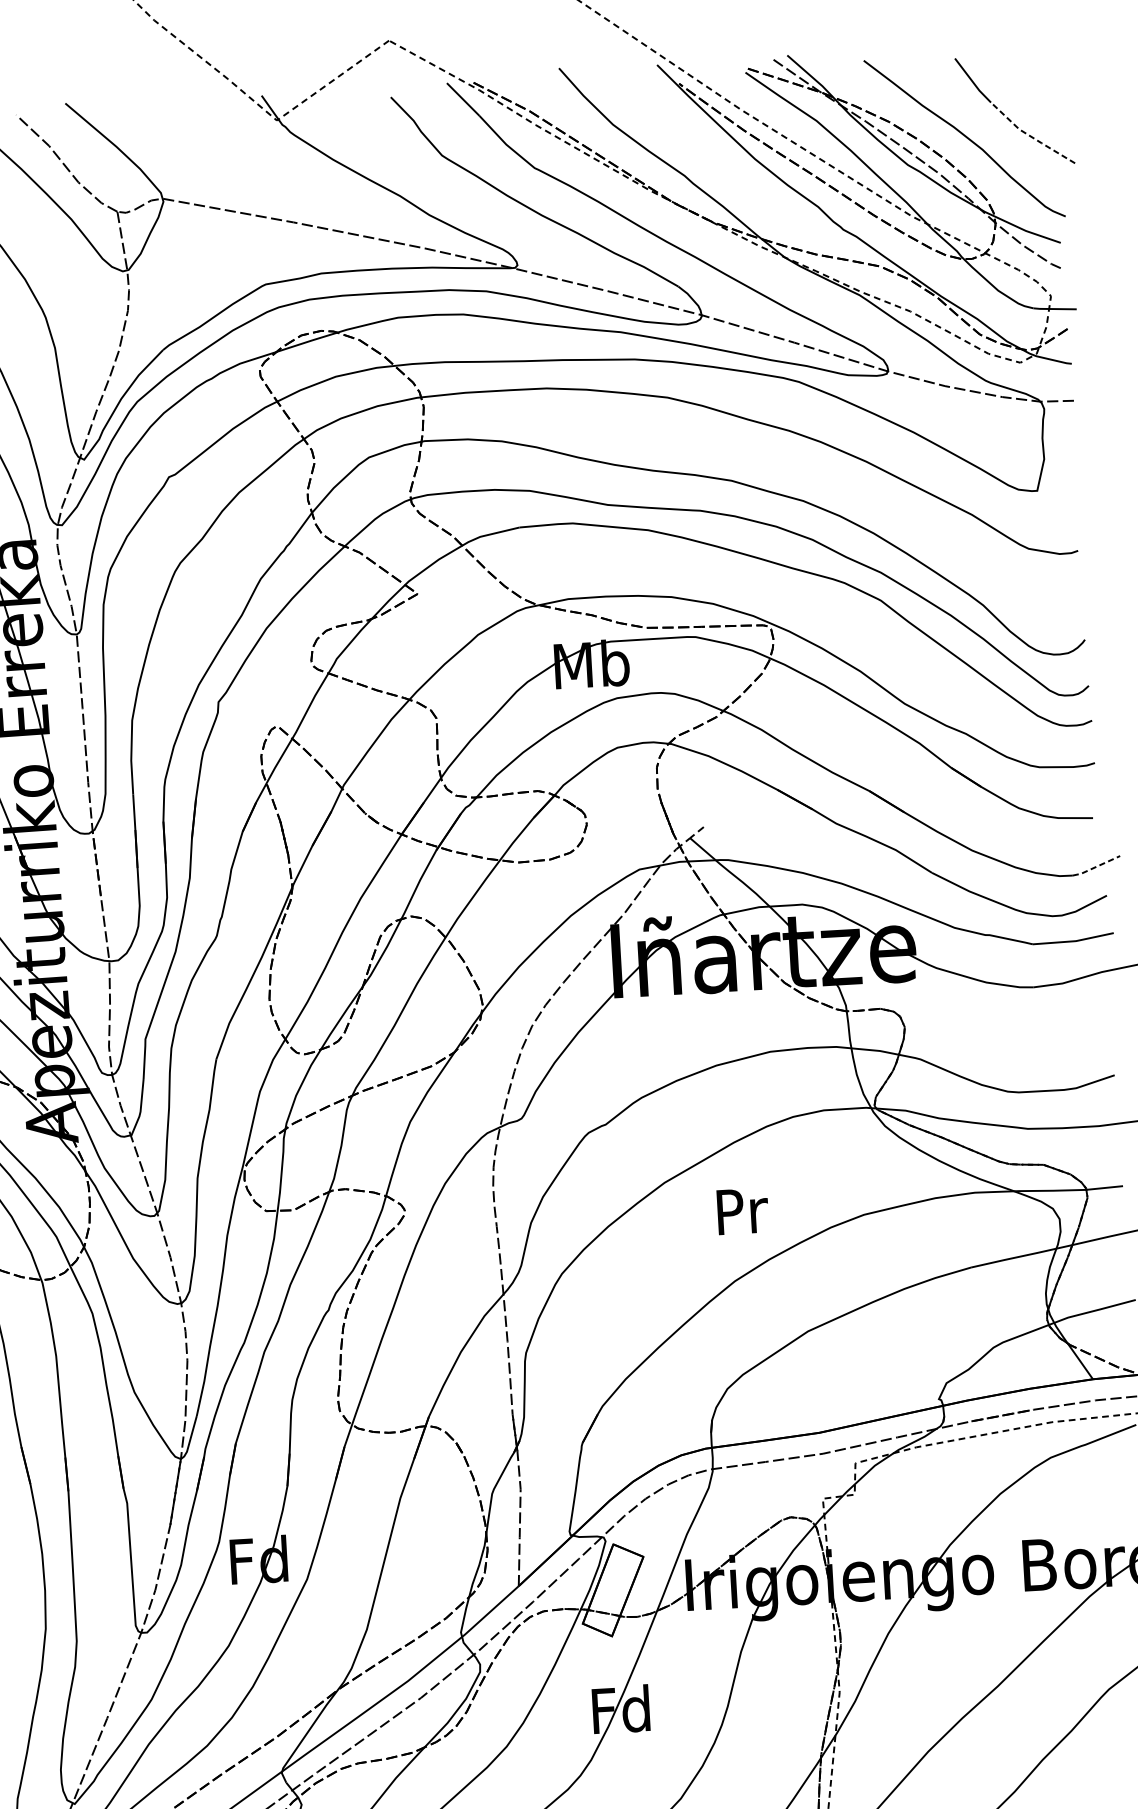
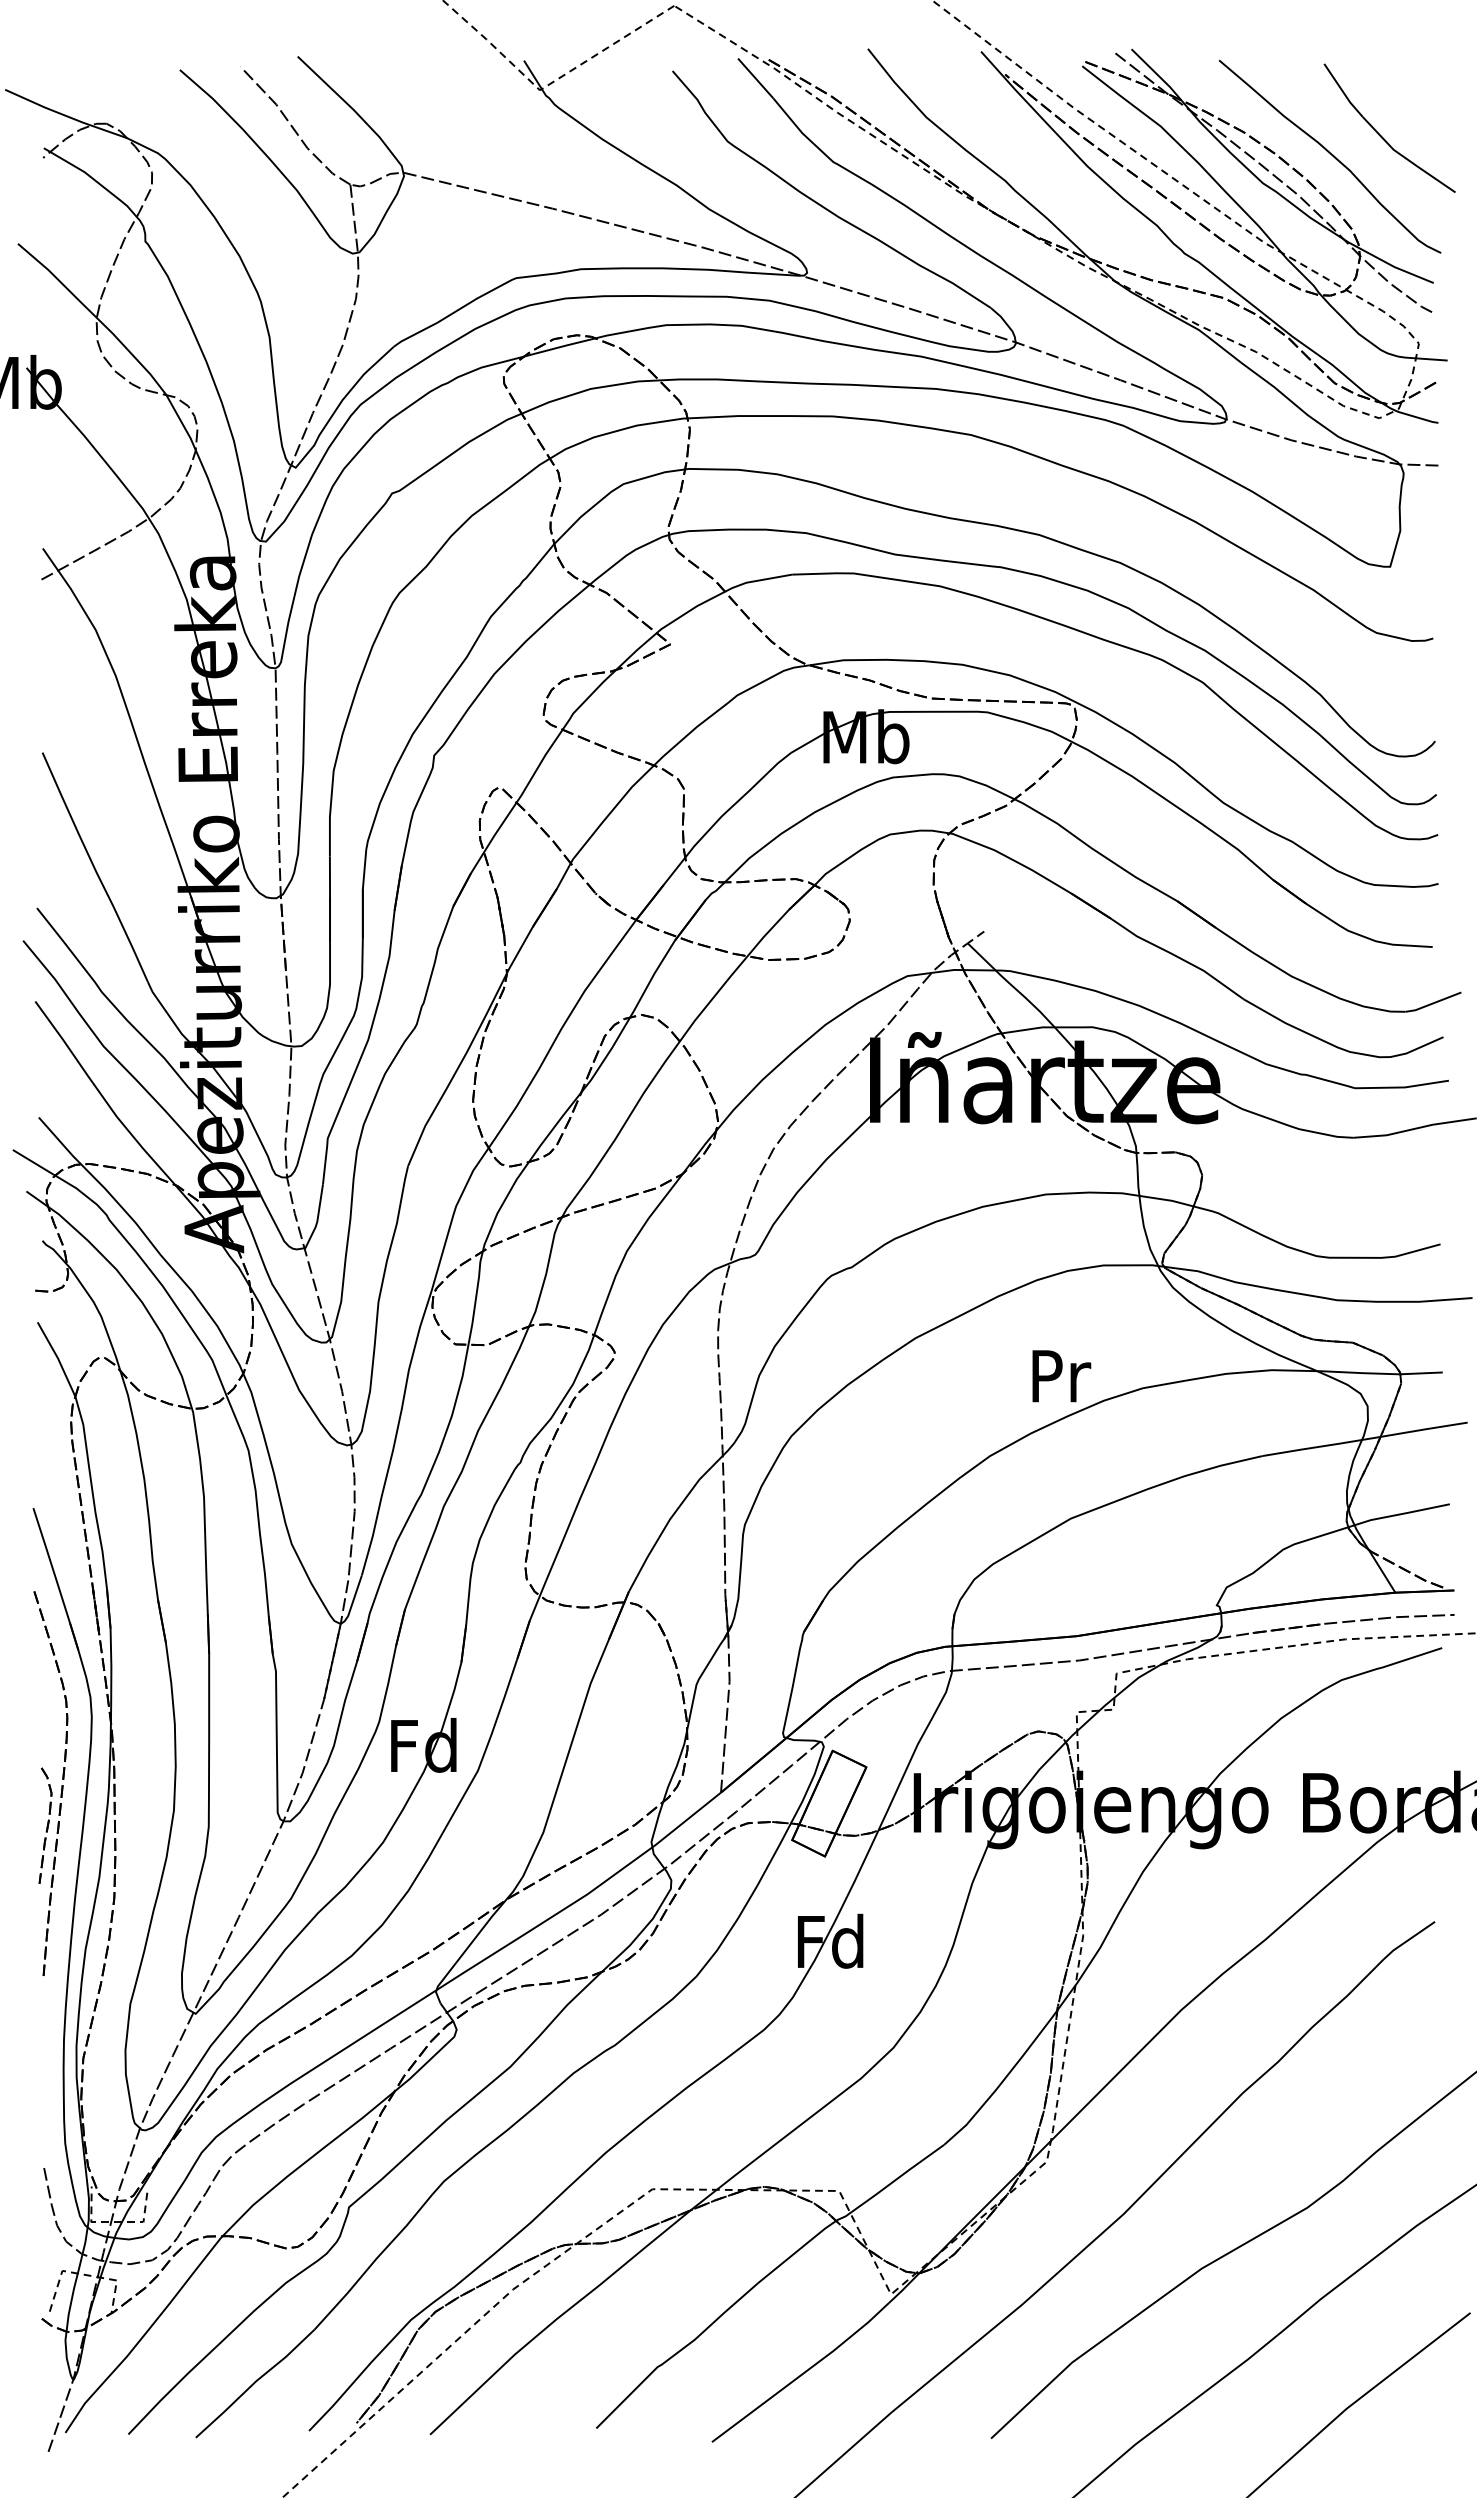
line: (1030, 136) -> (1405, 158), dashed -> solid
line: (1096, 866) -> (1433, 1003), dashed -> solid
text: (742, 1211) -> (1061, 1376), moved

